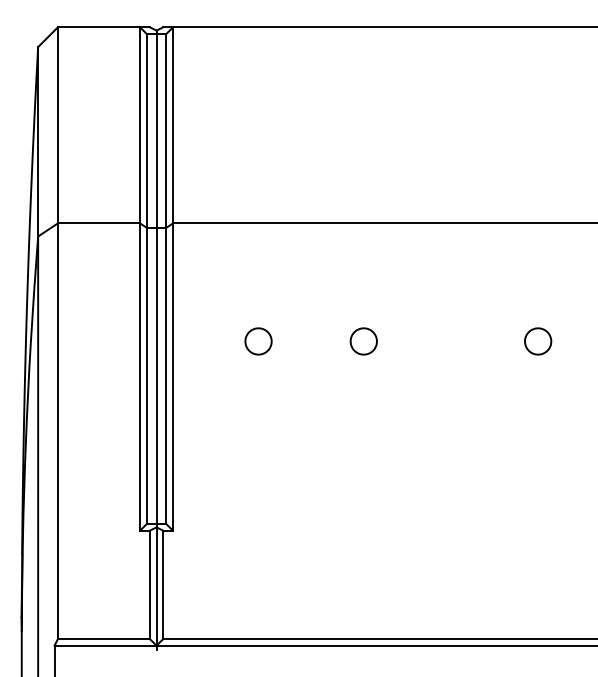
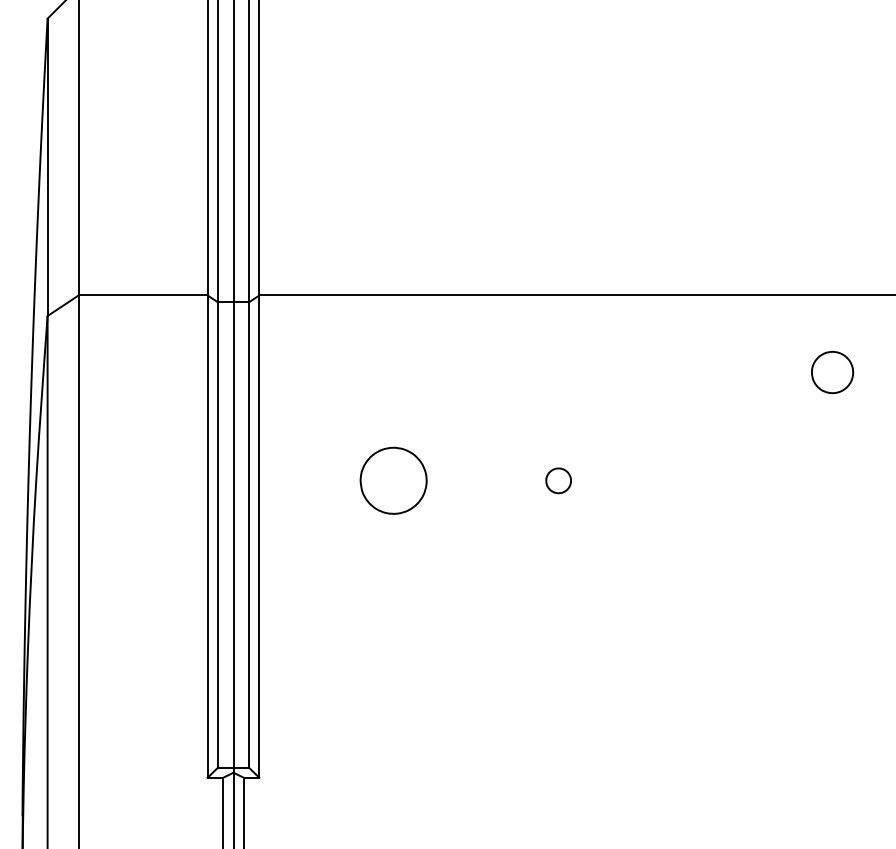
part: (258, 341) -> (393, 480), size x1.6
part: (363, 341) -> (558, 480), size x0.6
part: (538, 341) -> (833, 372), moved

